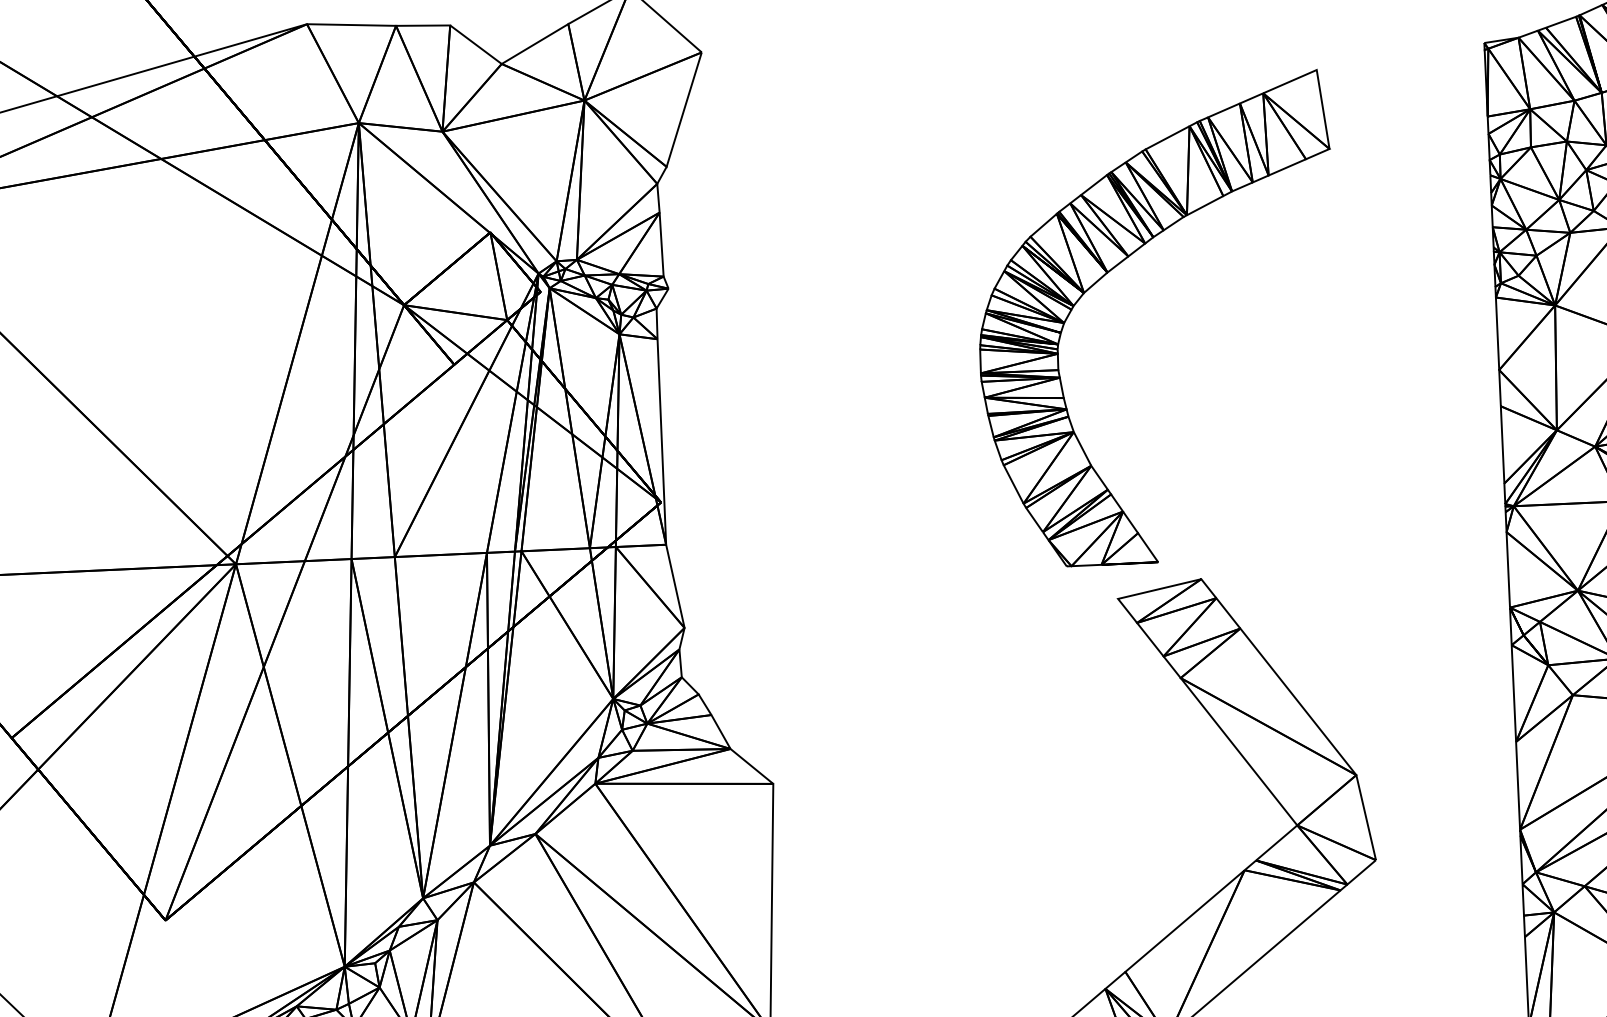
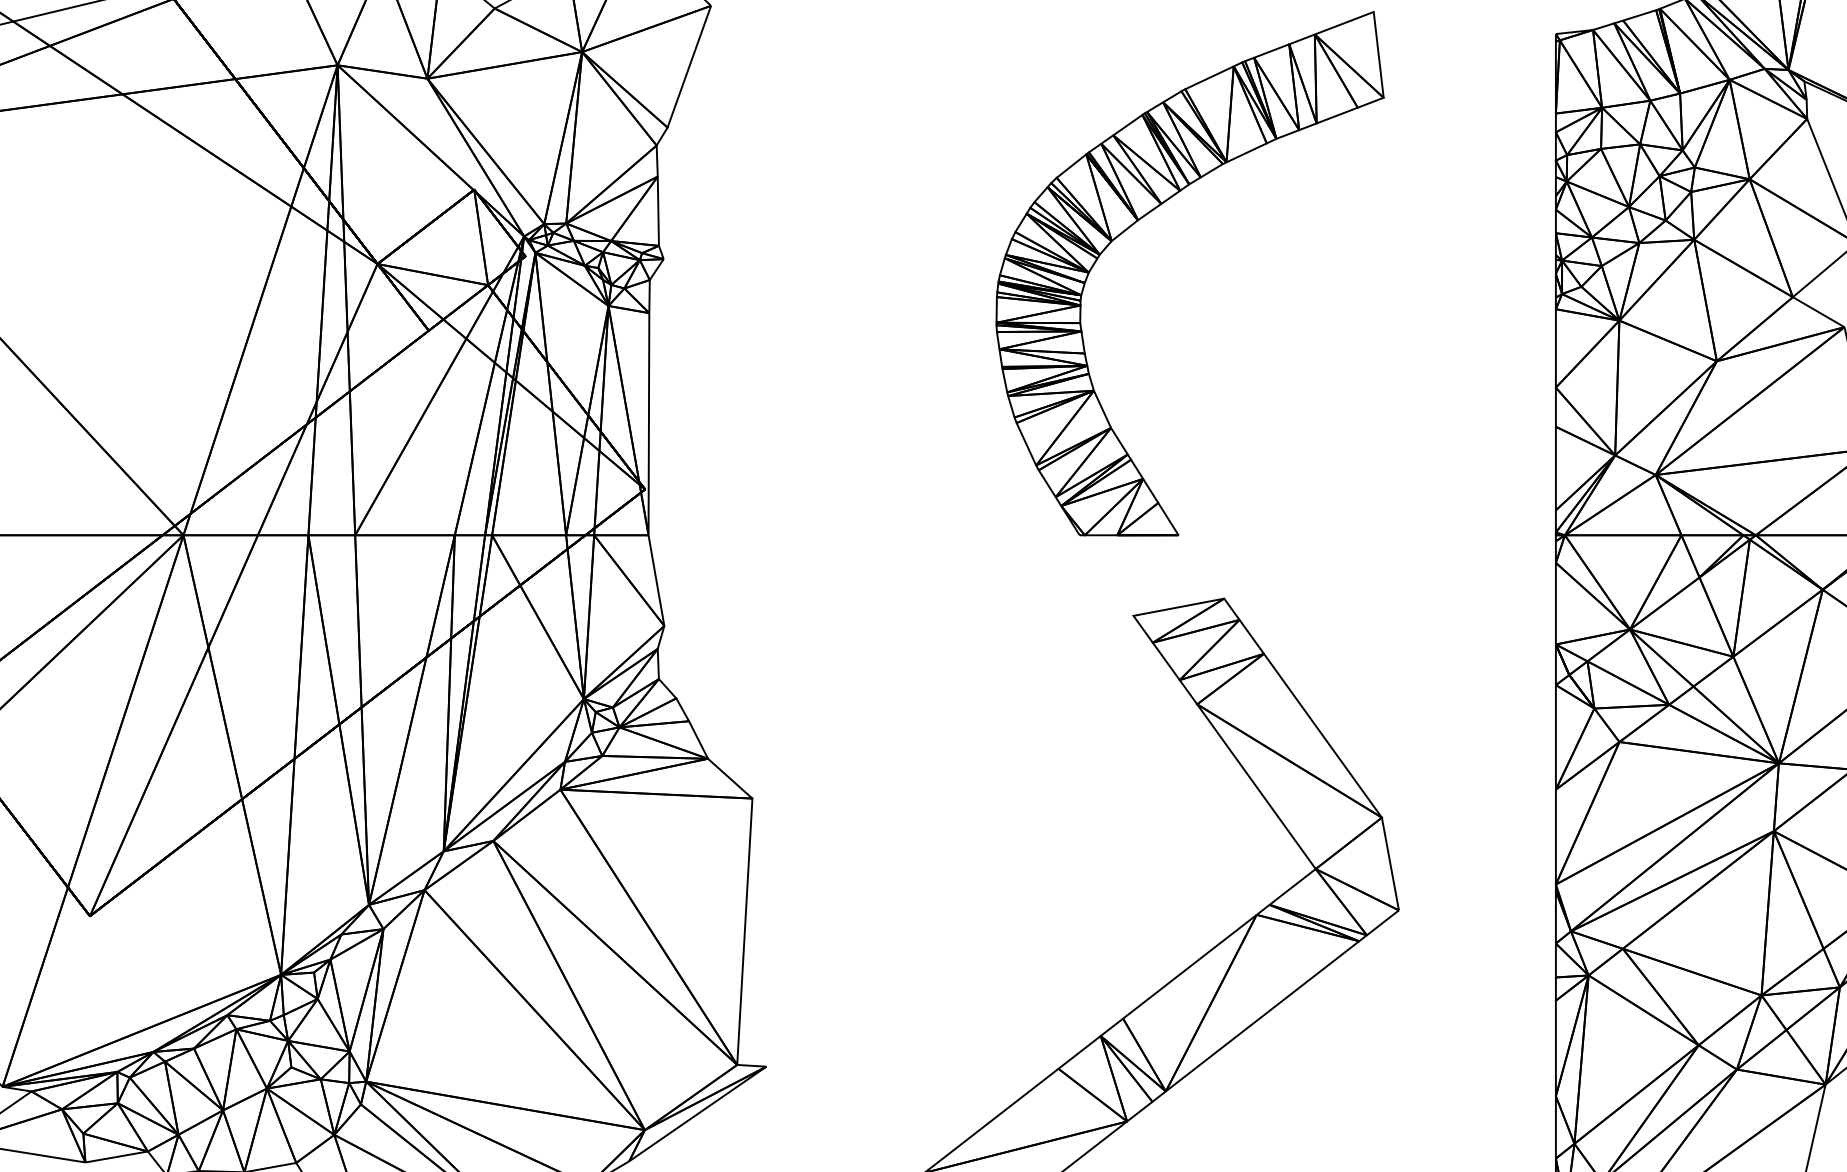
part: (1116, 266) -> (1148, 214), moved

